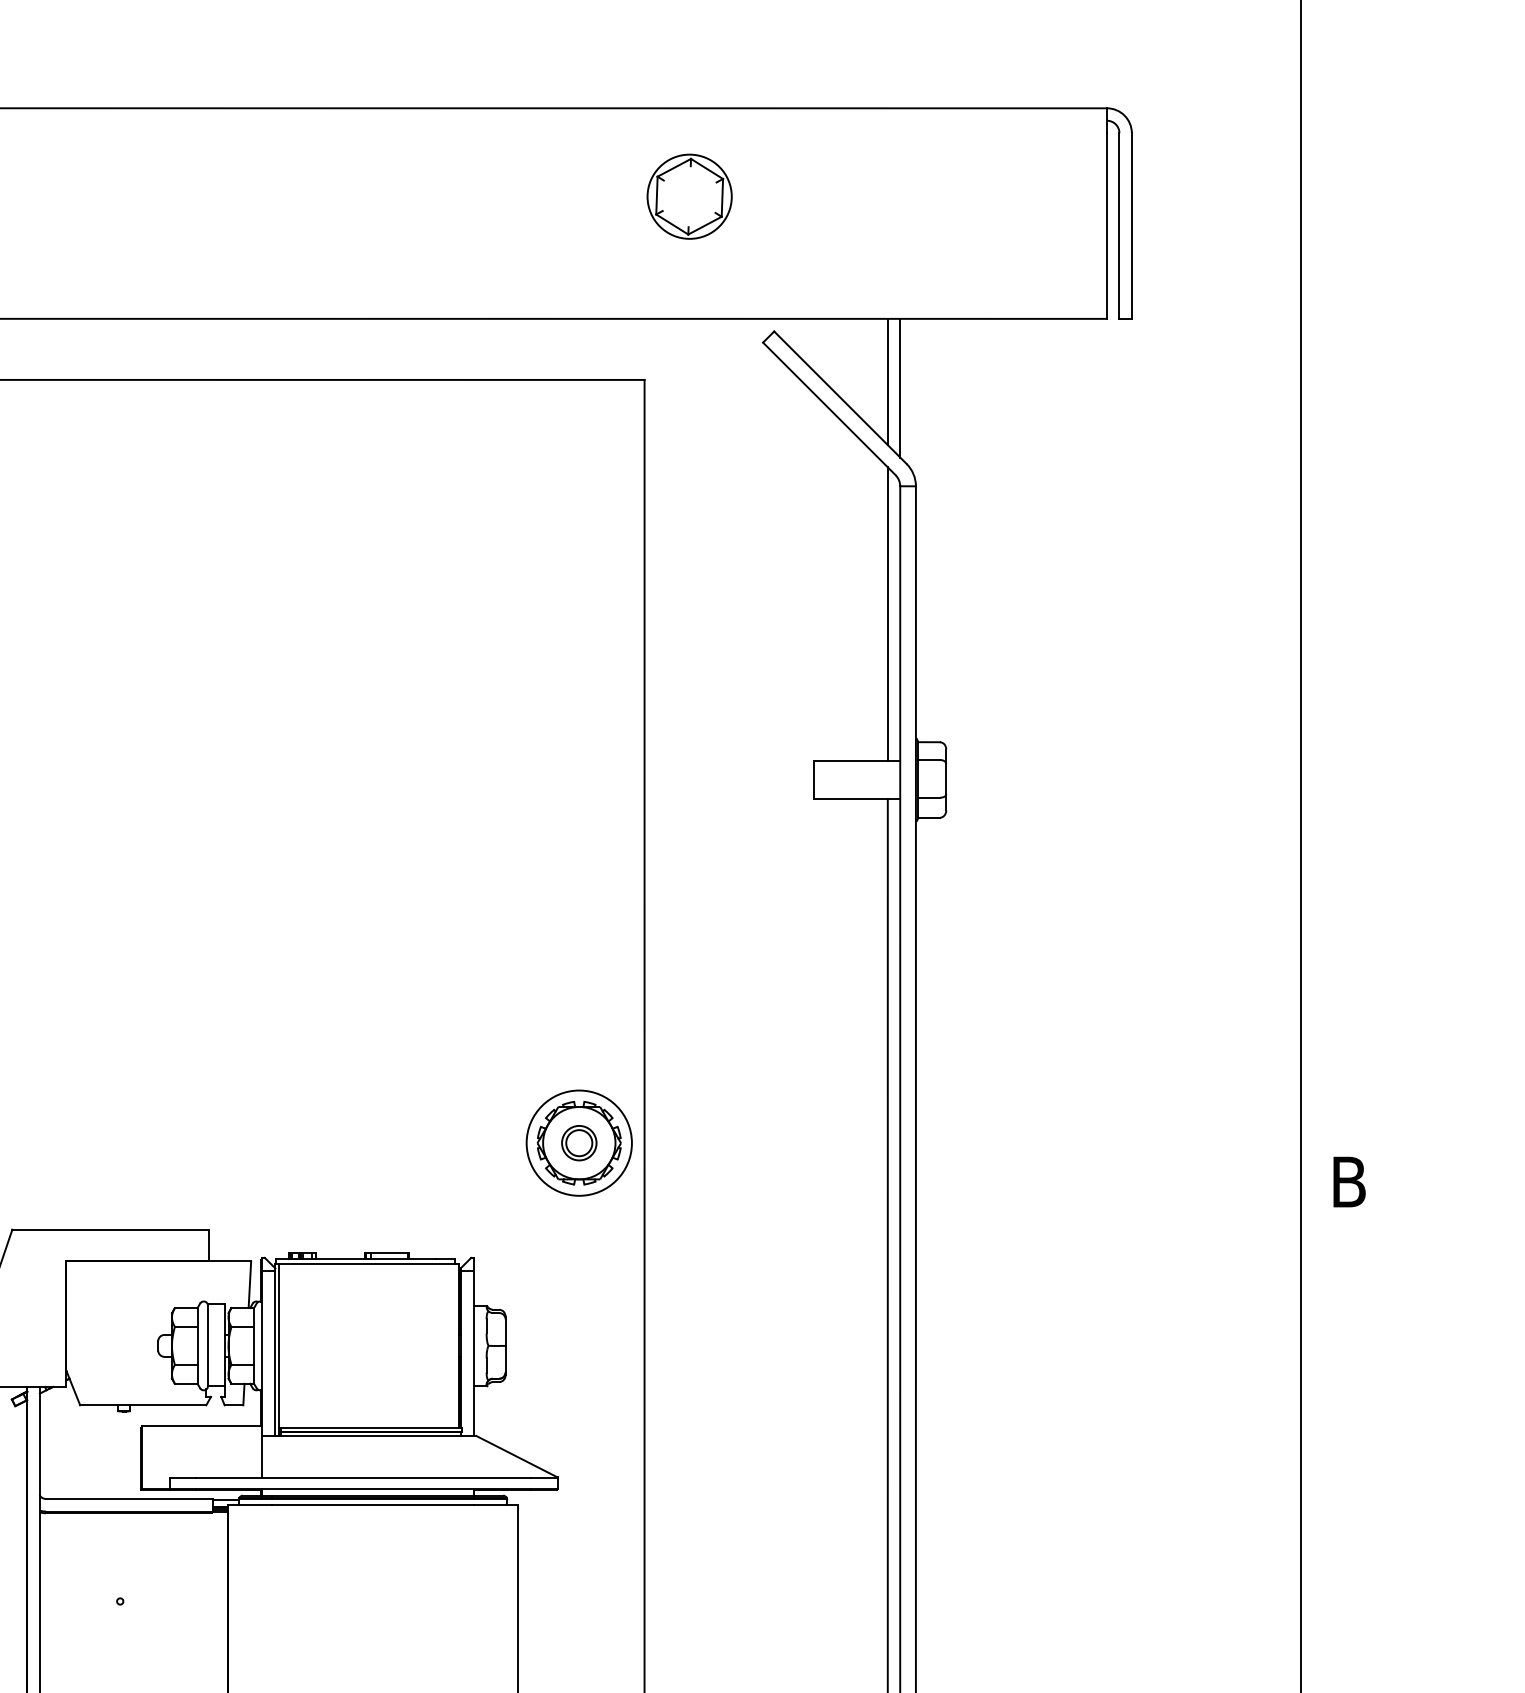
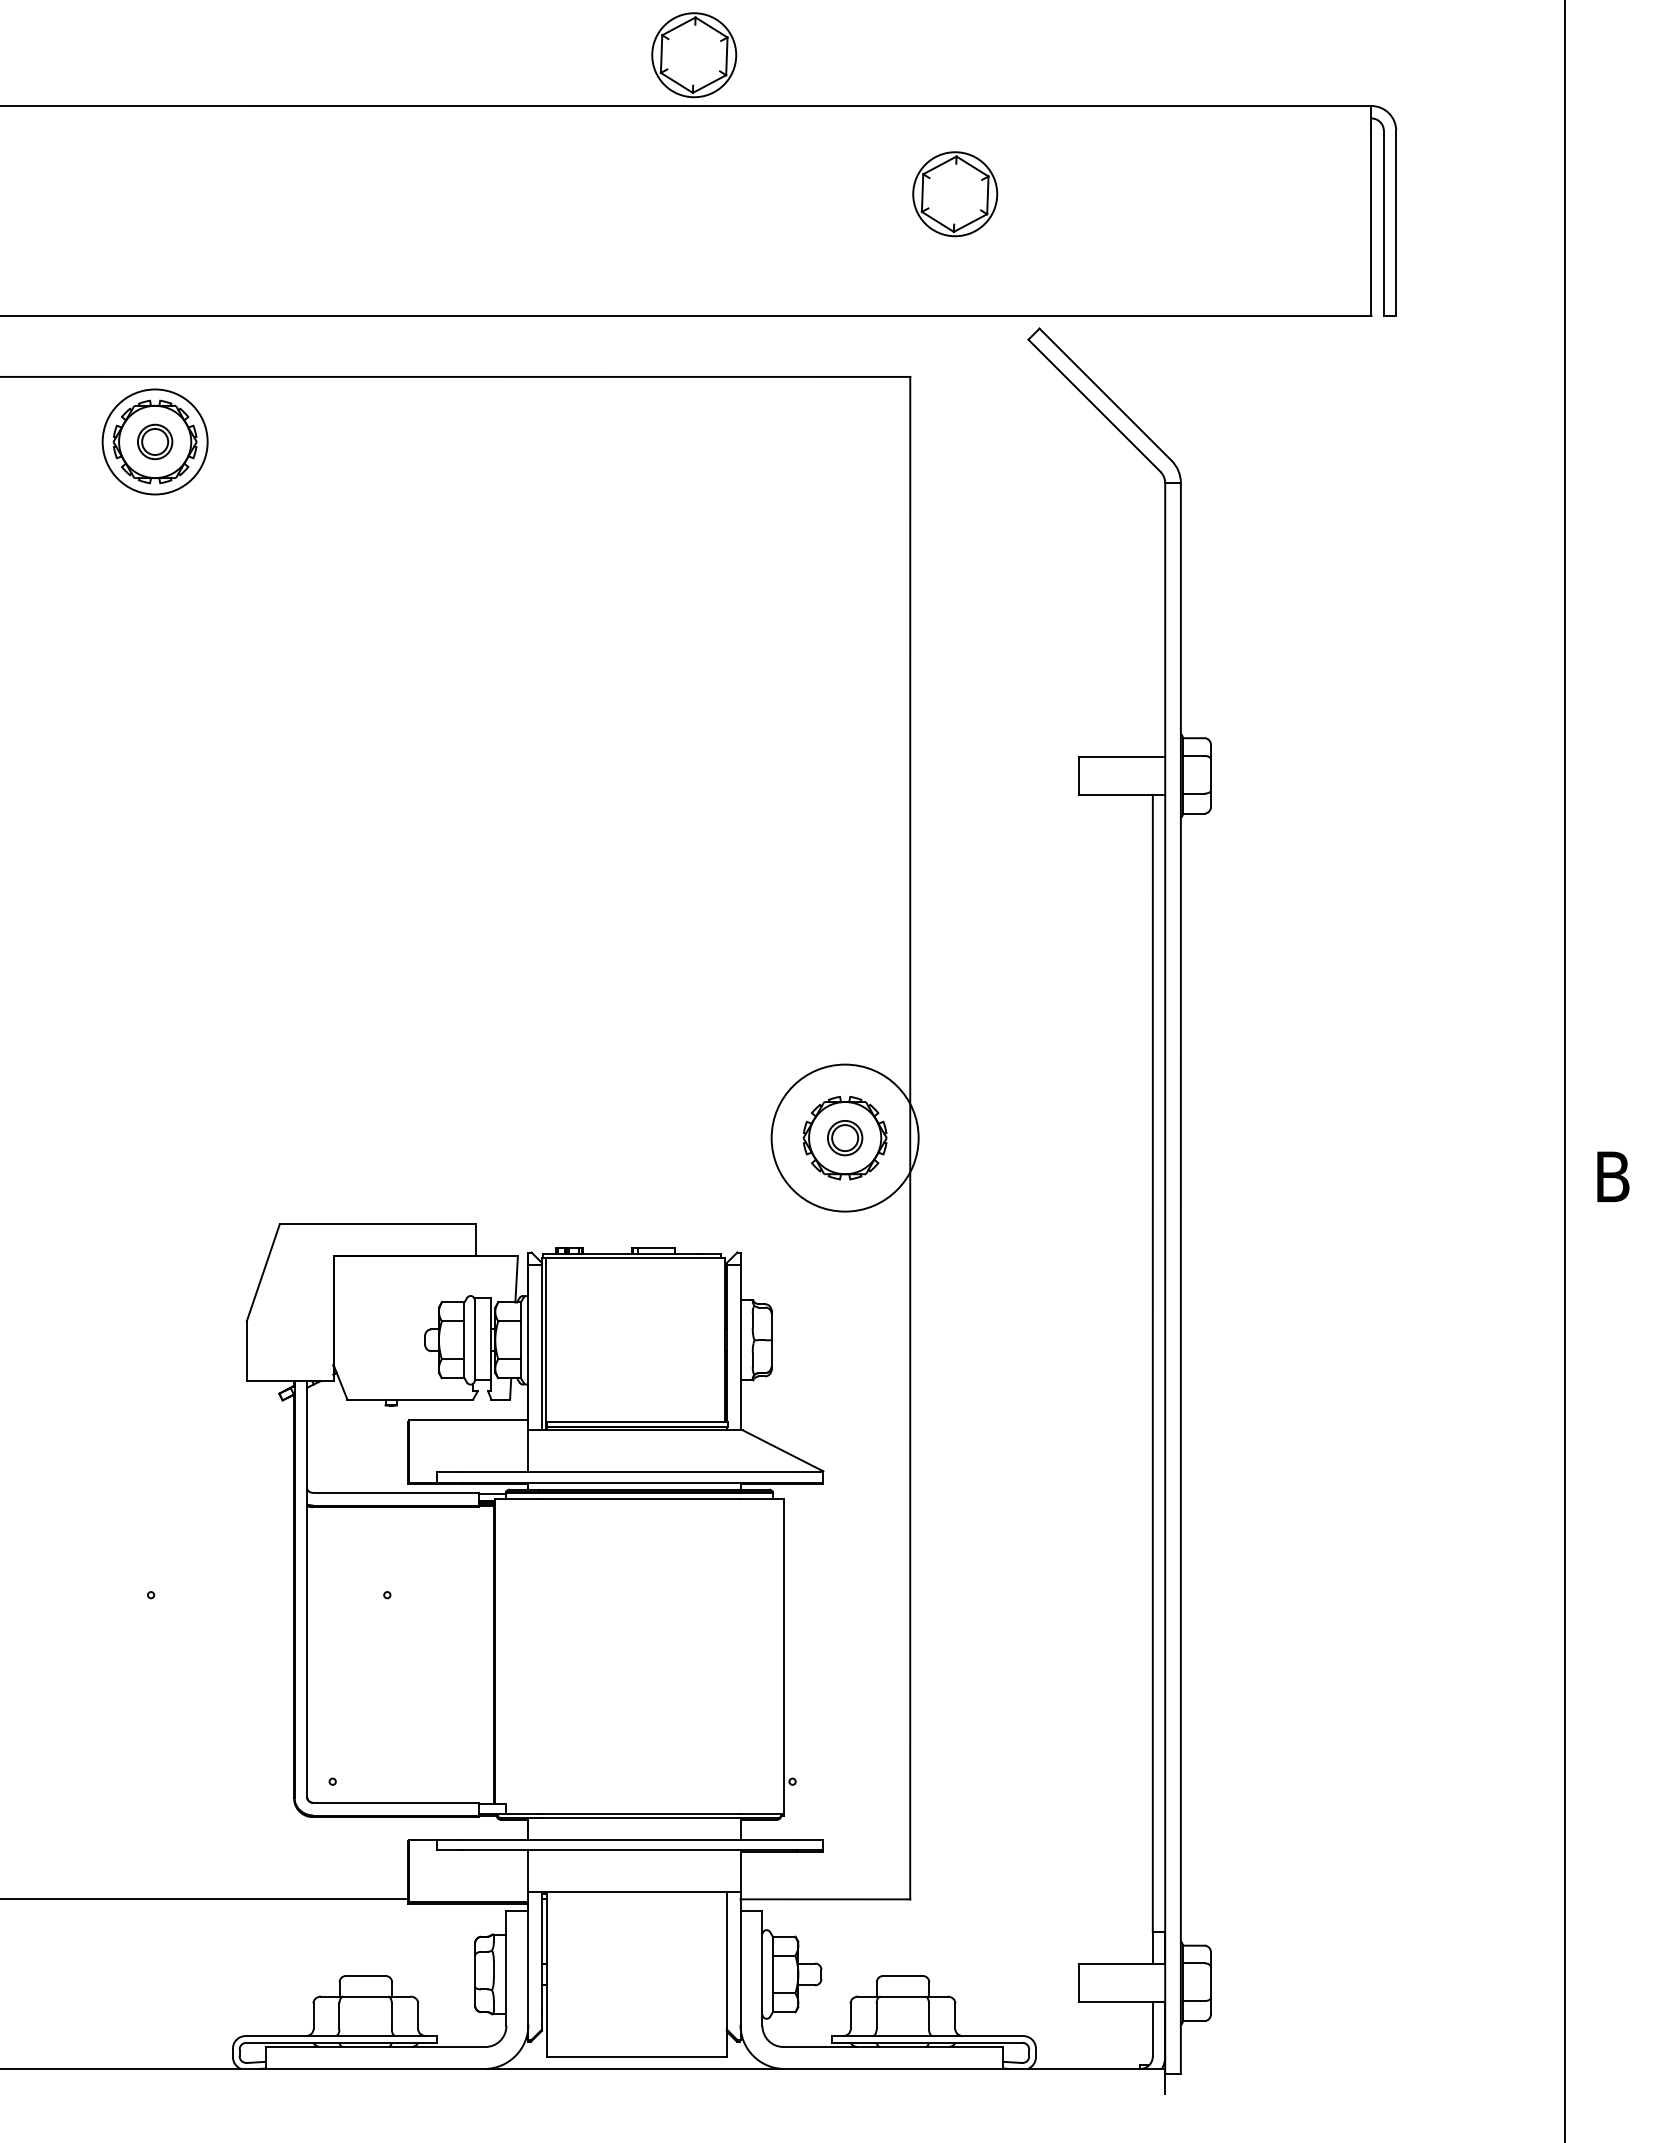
part: (428, 57) -> (694, 55), added
line: (887, 381) -> (1152, 378), removed
line: (900, 388) -> (1165, 385), removed
line: (887, 614) -> (1152, 610), removed
circle: (578, 1142) -> (844, 1137), size x1.4

